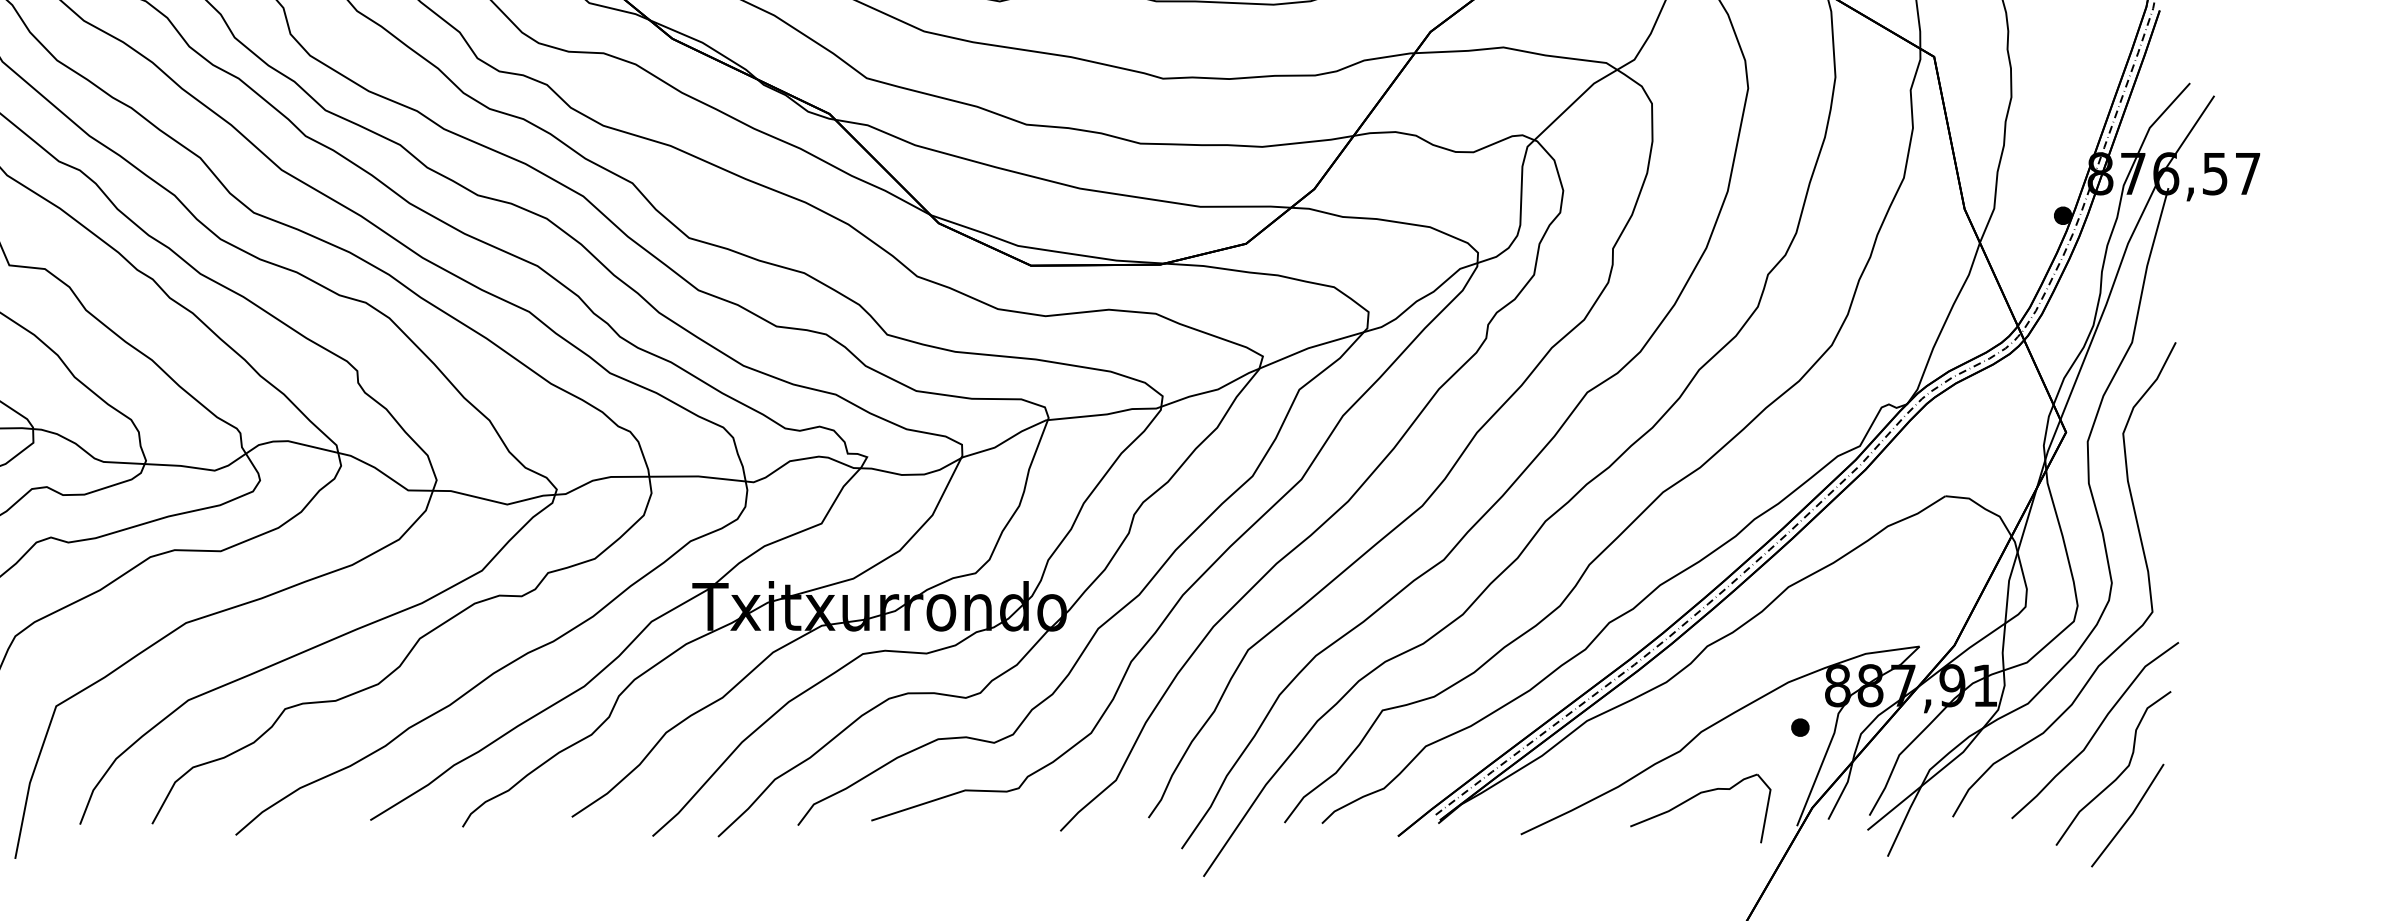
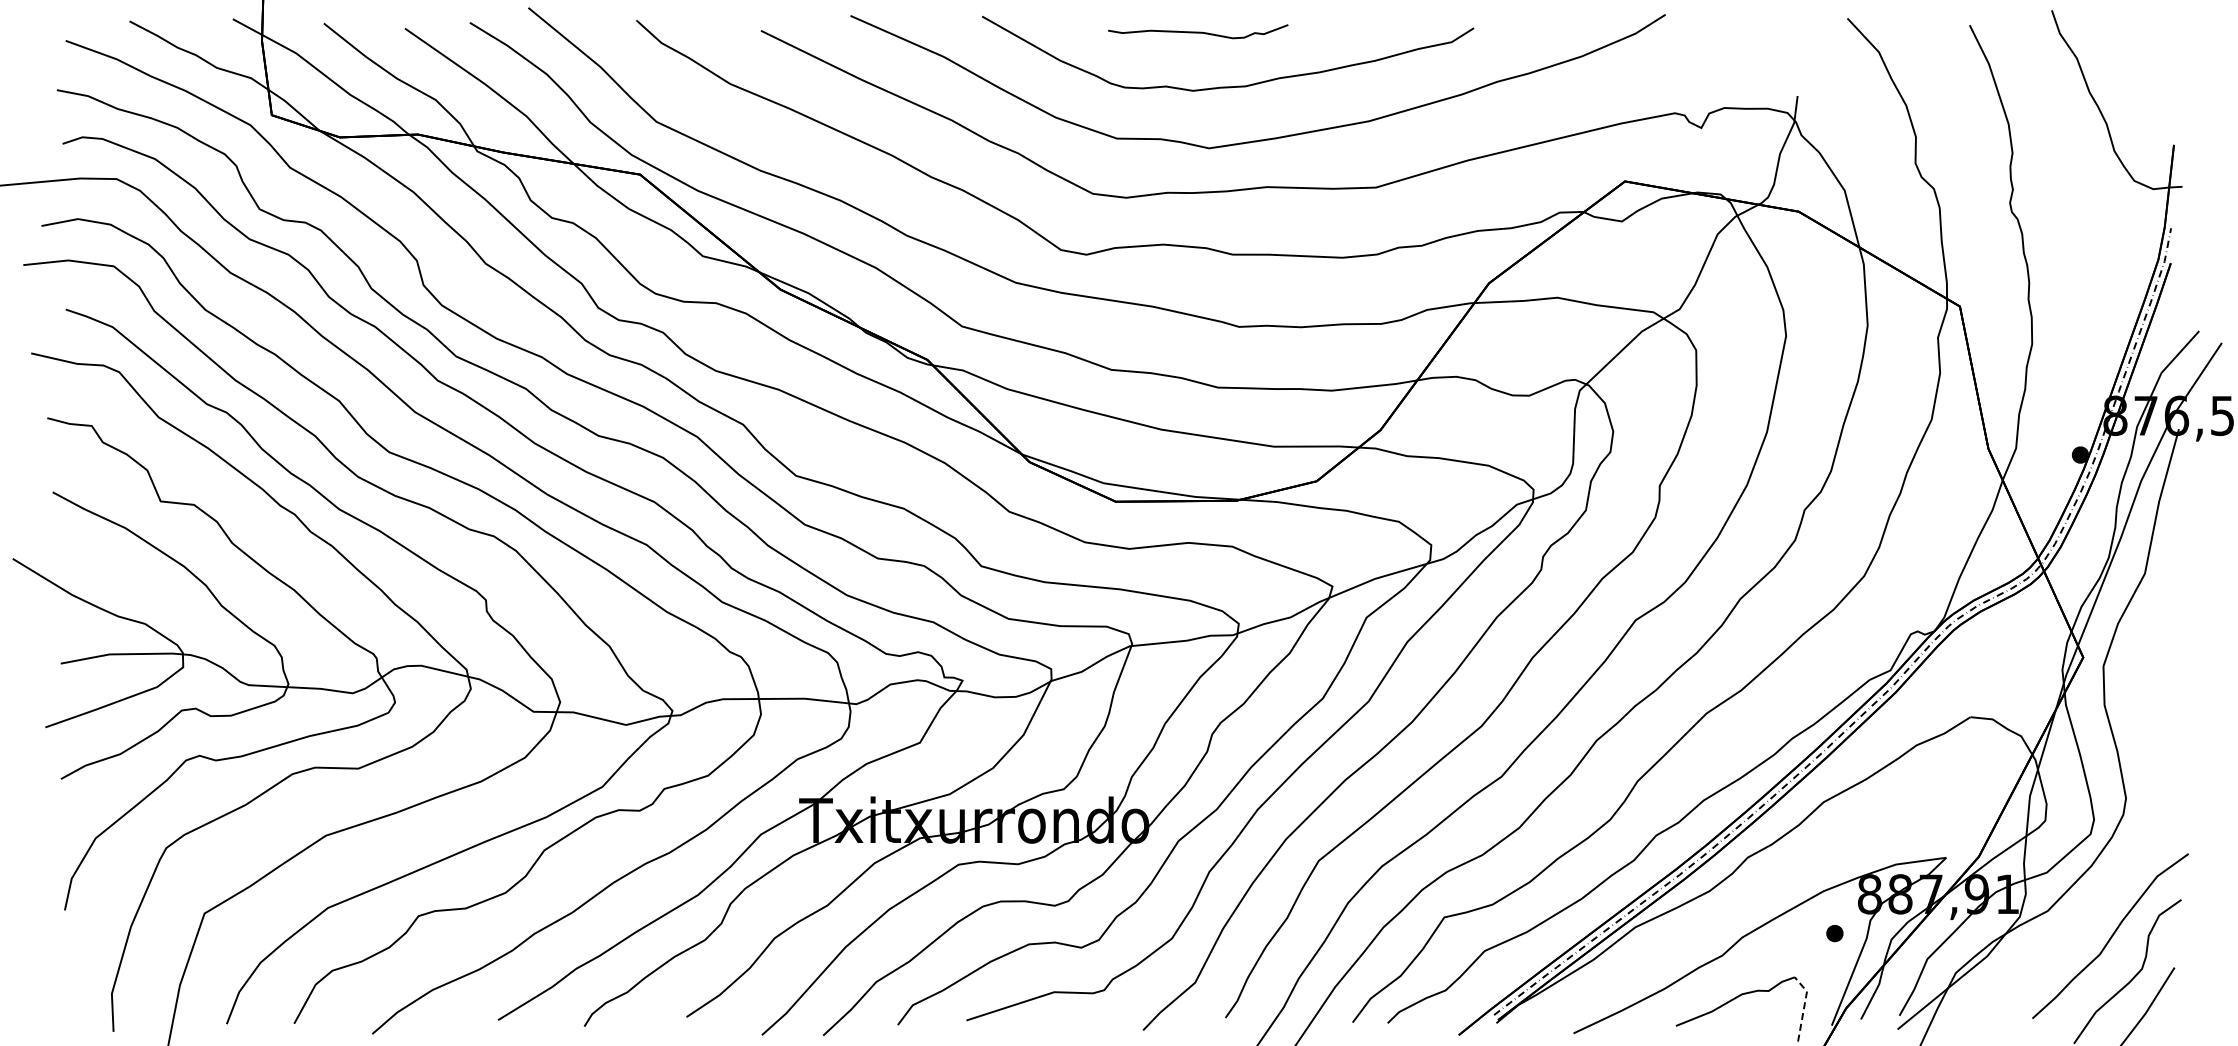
curve: (2145, 566) -> (2157, 782), removed
line: (1767, 805) -> (1804, 1006), solid -> dashed

